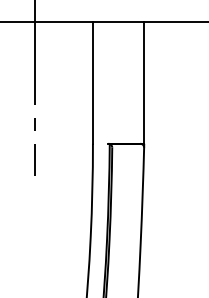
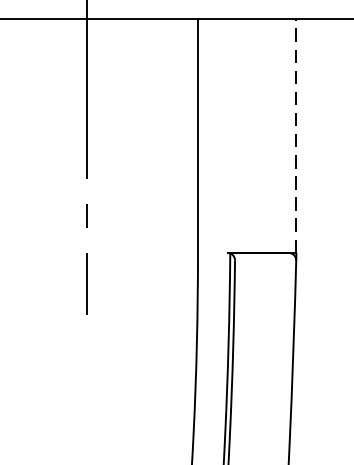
line: (144, 82) -> (296, 135), solid -> dashed

